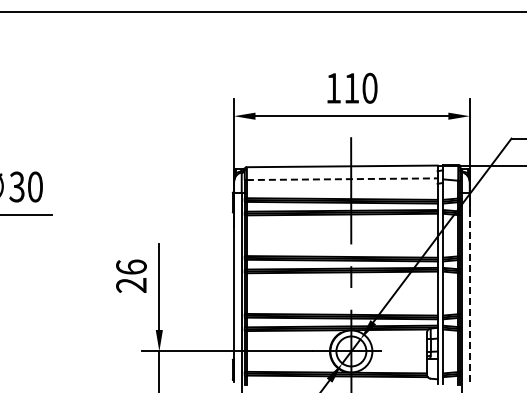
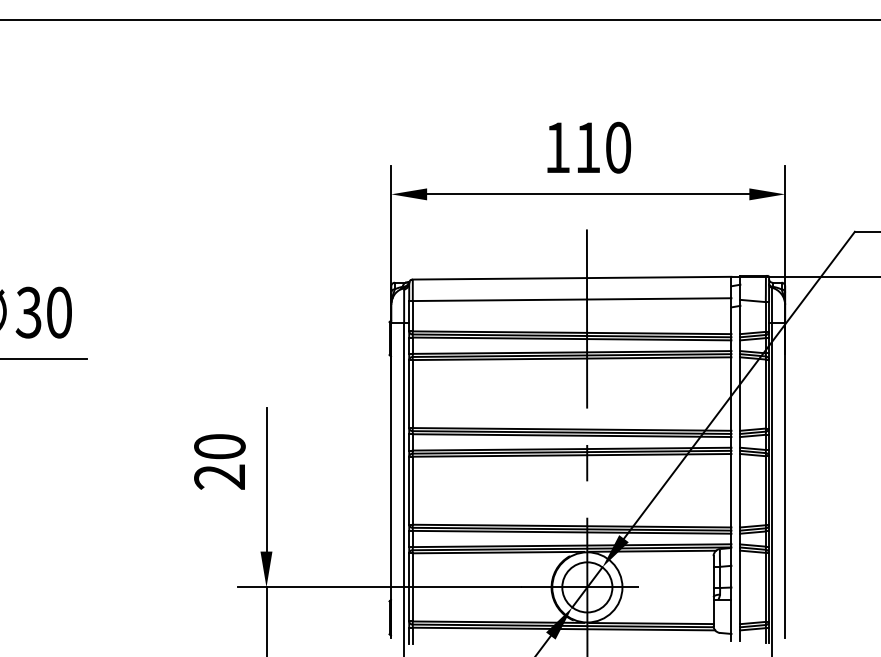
line: (342, 179) -> (572, 300), dashed -> solid
text: (131, 266) -> (219, 445), 26 -> 20
line: (469, 287) -> (784, 480), dashed -> solid

